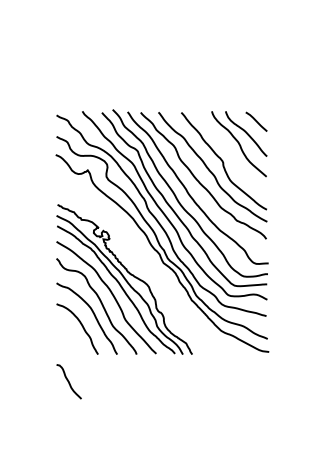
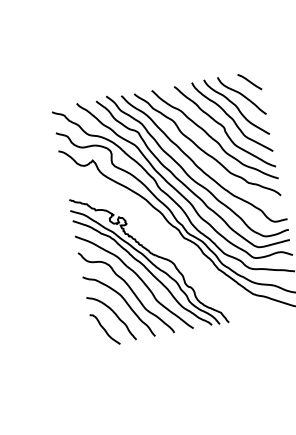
curve: (232, 152) -> (231, 116), added
curve: (68, 381) -> (104, 329), moved

